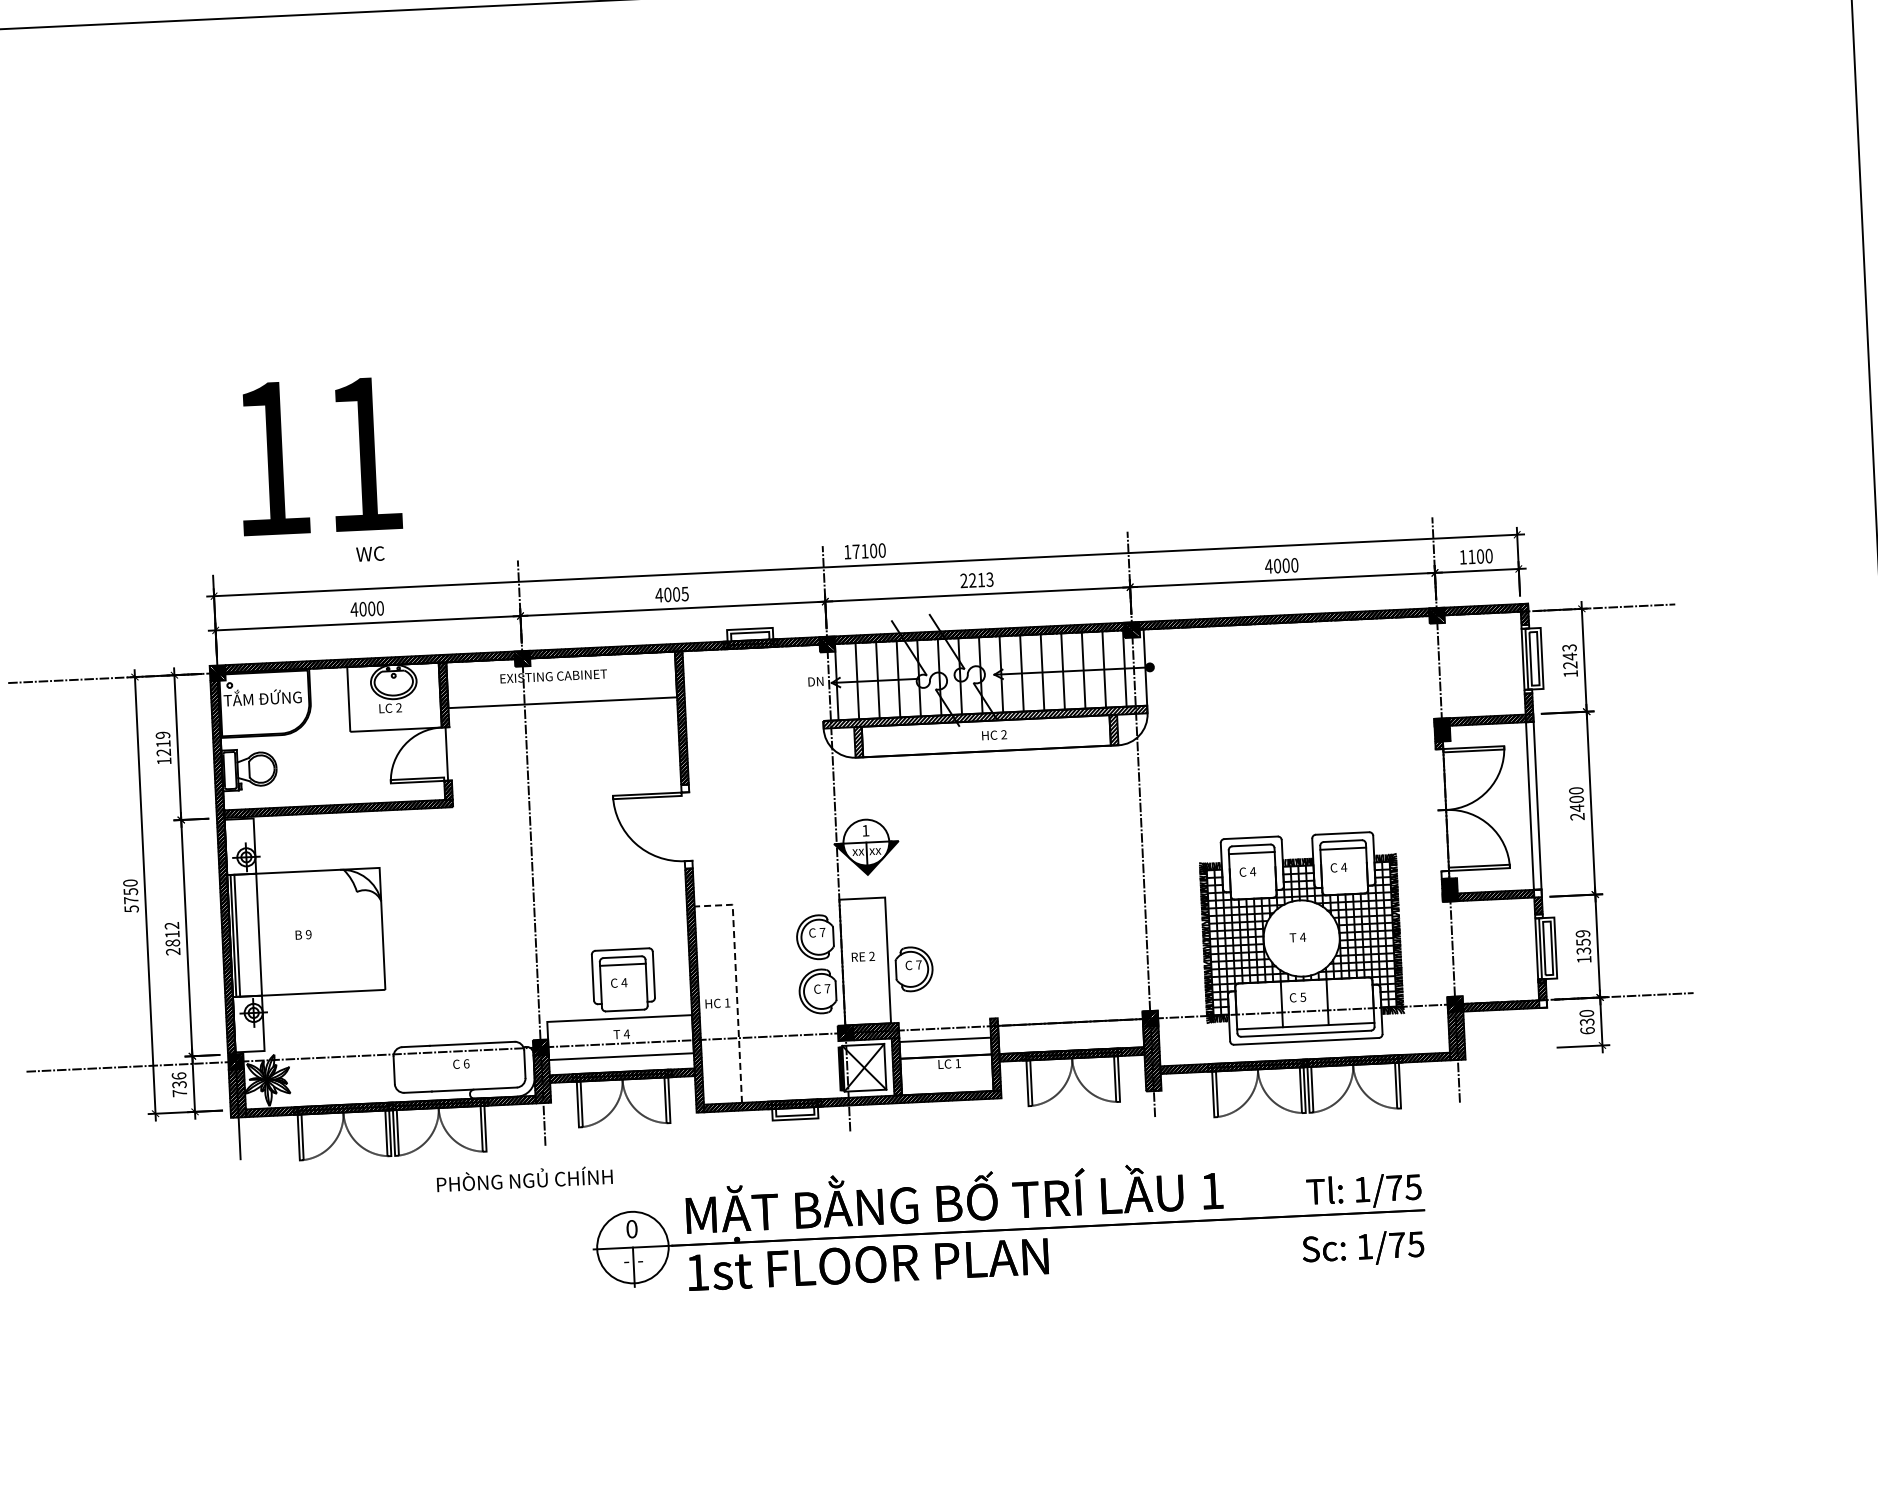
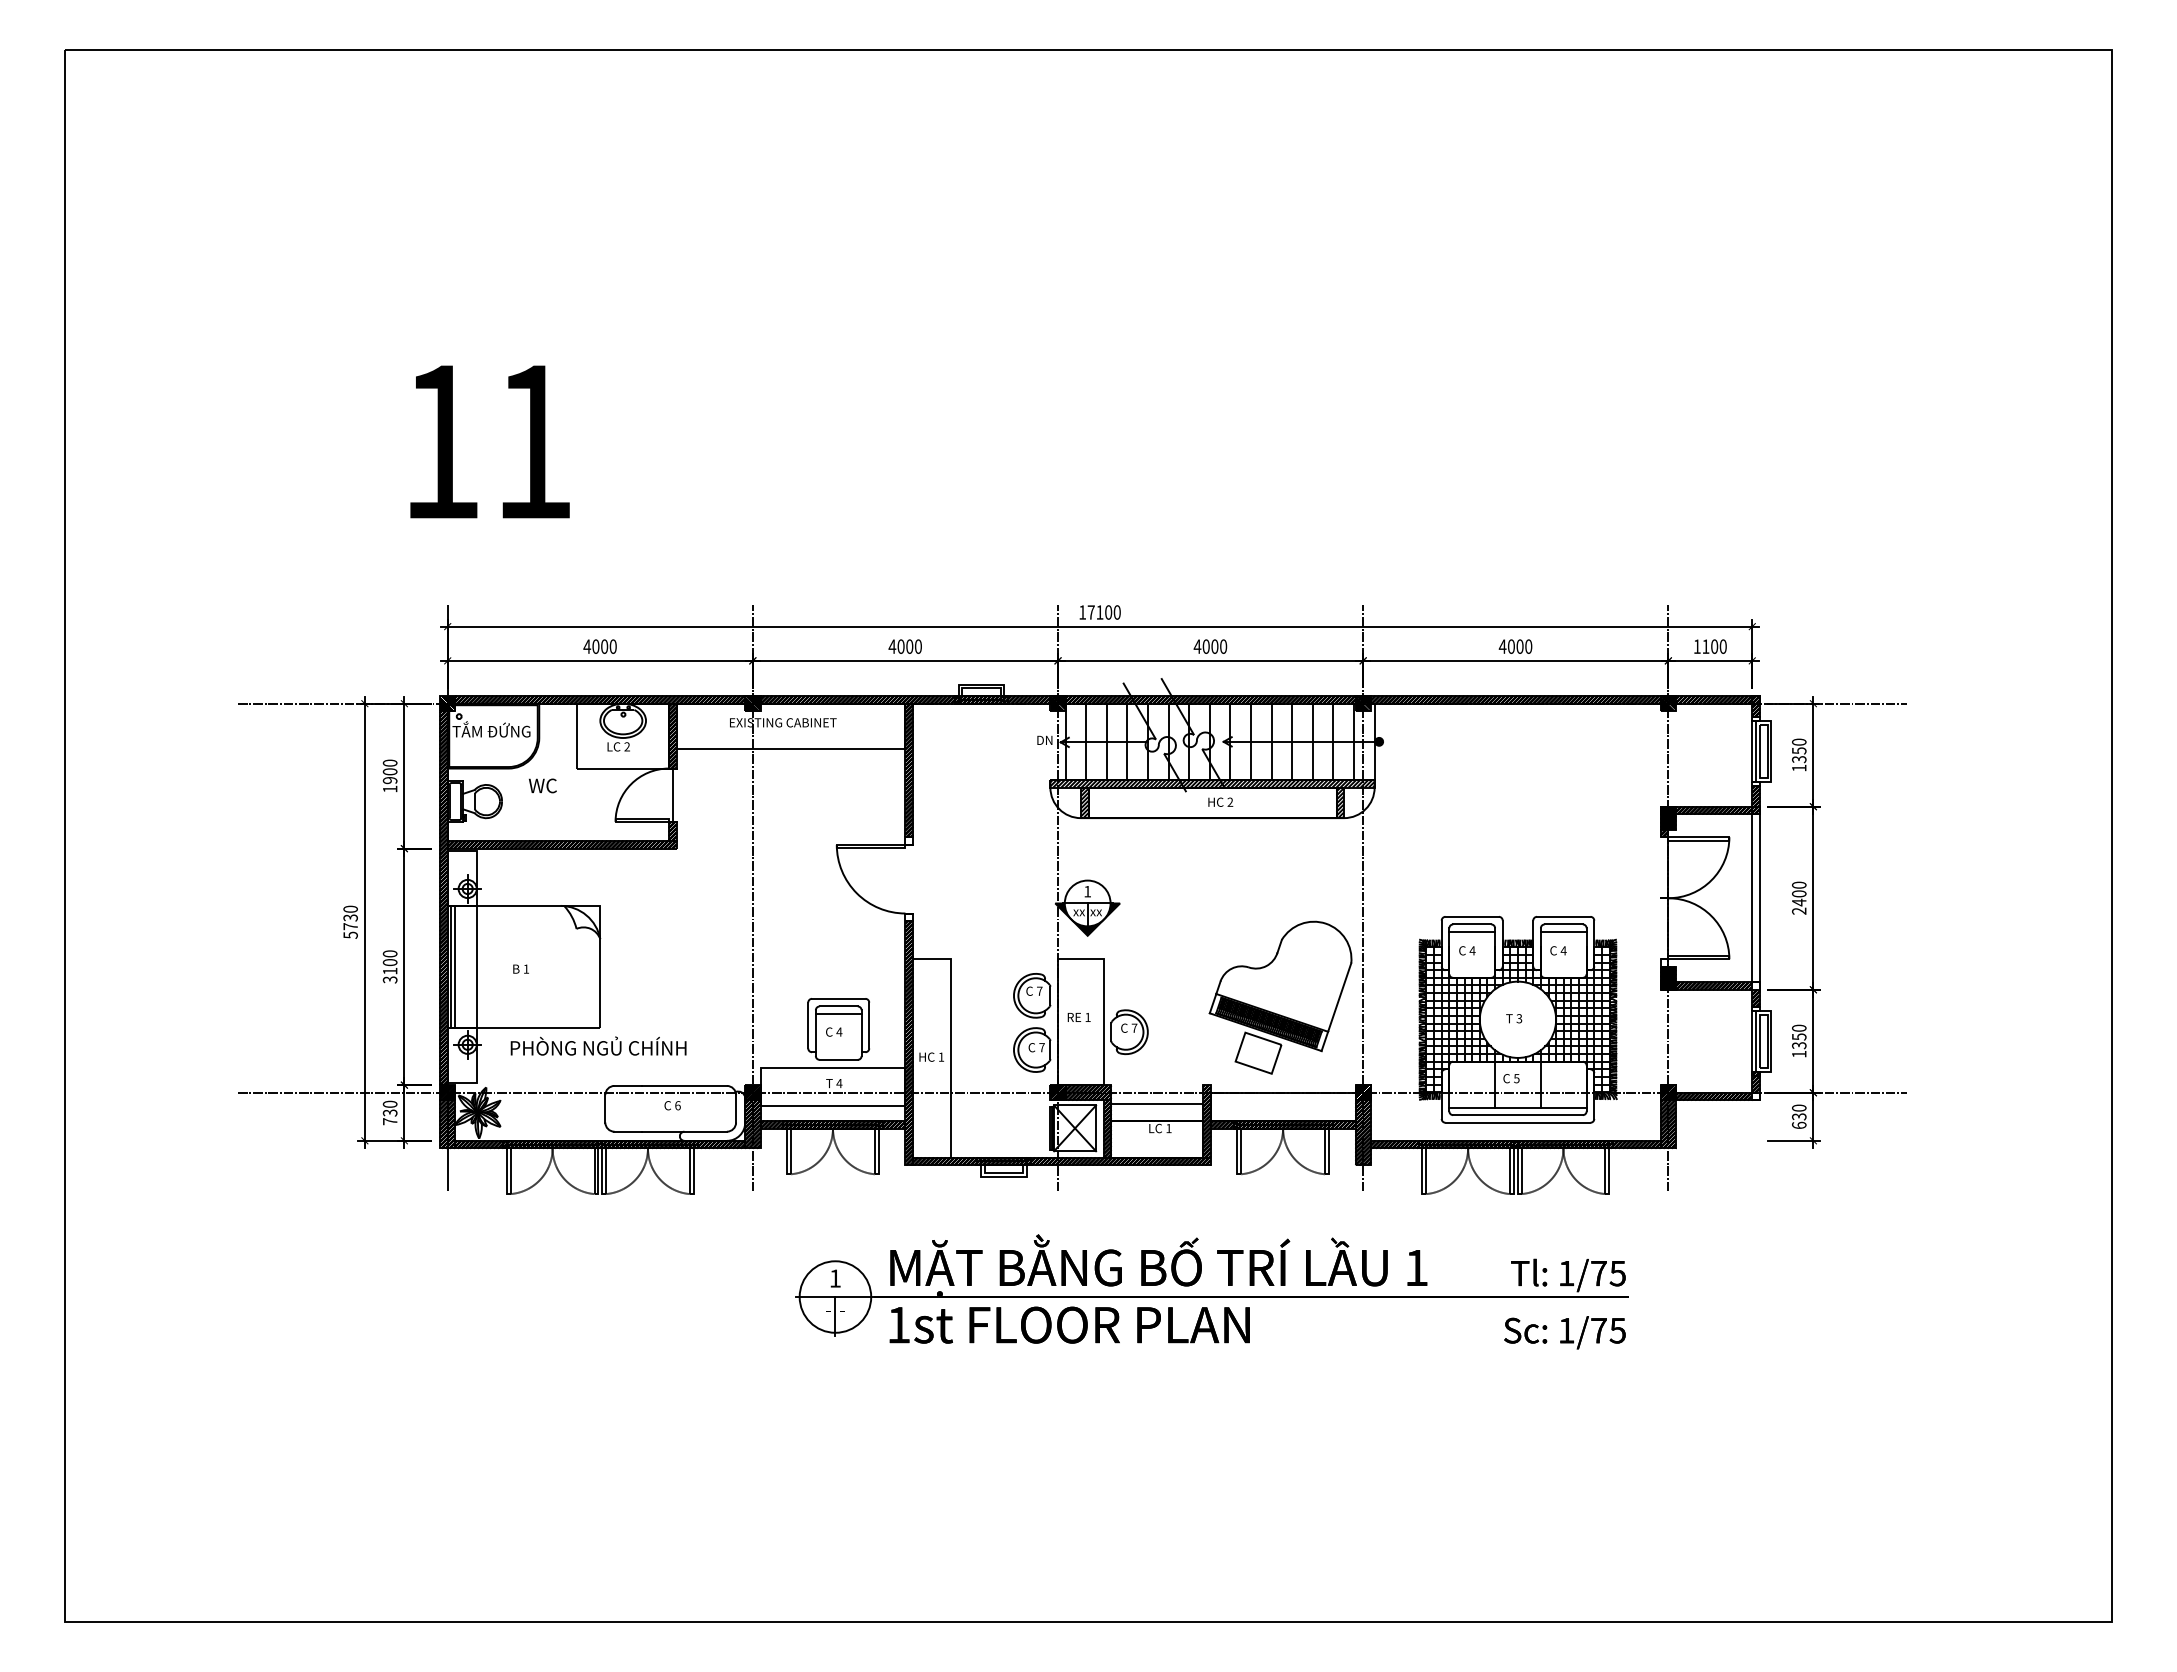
text: (319, 455) -> (489, 441), moved
text: (370, 553) -> (542, 785), moved
text: (976, 580) -> (1210, 646), 2213 -> 4000
text: (684, 593) -> (917, 646), 4005 -> 4000
text: (1570, 656) -> (1799, 750), 1243 -> 1350
text: (162, 743) -> (389, 771), 1219 -> 1900
text: (130, 891) -> (350, 917), 5750 -> 5730
part: (1063, 927) -> (1280, 997), added
text: (1583, 932) -> (1799, 1027), 1359 -> 1350
text: (308, 933) -> (526, 968), 9 -> 1
text: (1303, 937) -> (1519, 1018), 4 -> 3
text: (171, 938) -> (389, 966), 2812 -> 3100
text: (871, 955) -> (1087, 1016), 2 -> 1
line: (736, 983) -> (951, 1038), dashed -> solid
text: (178, 1075) -> (389, 1103), 736 -> 730
text: (524, 1178) -> (598, 1045), moved
text: (632, 1229) -> (835, 1278), 0 -> 1

